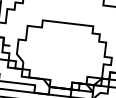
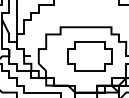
part: (68, 52) -> (89, 56), added

